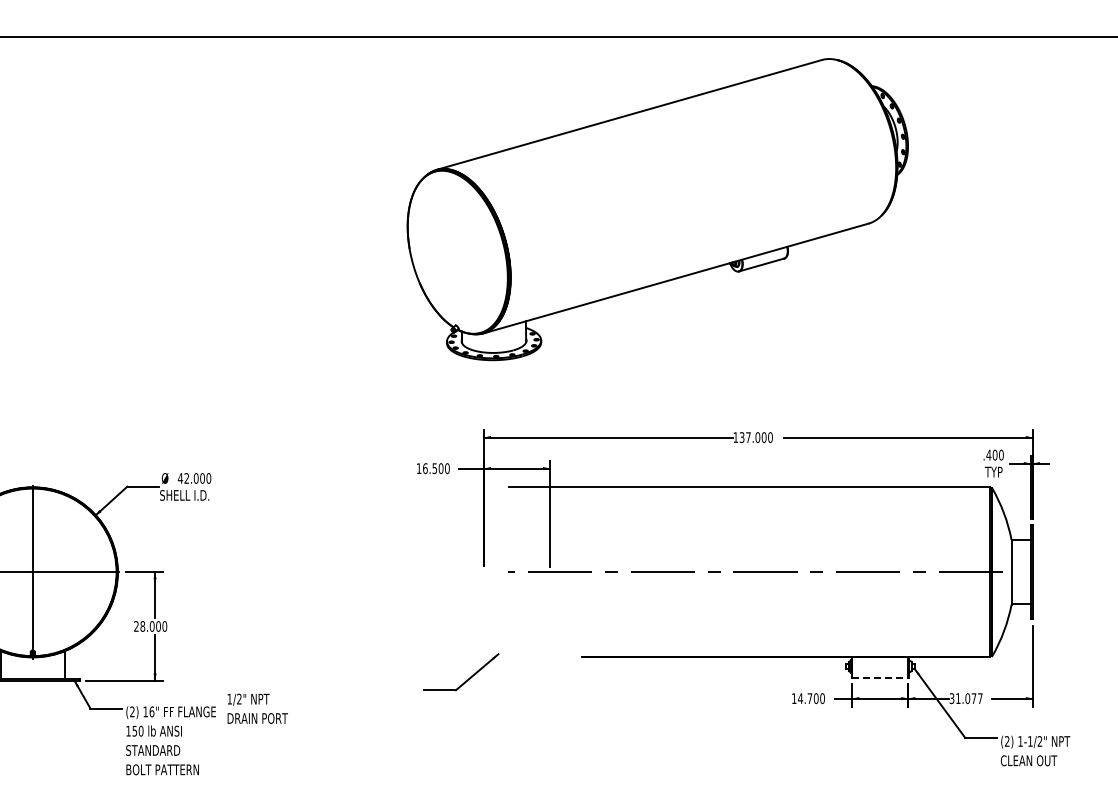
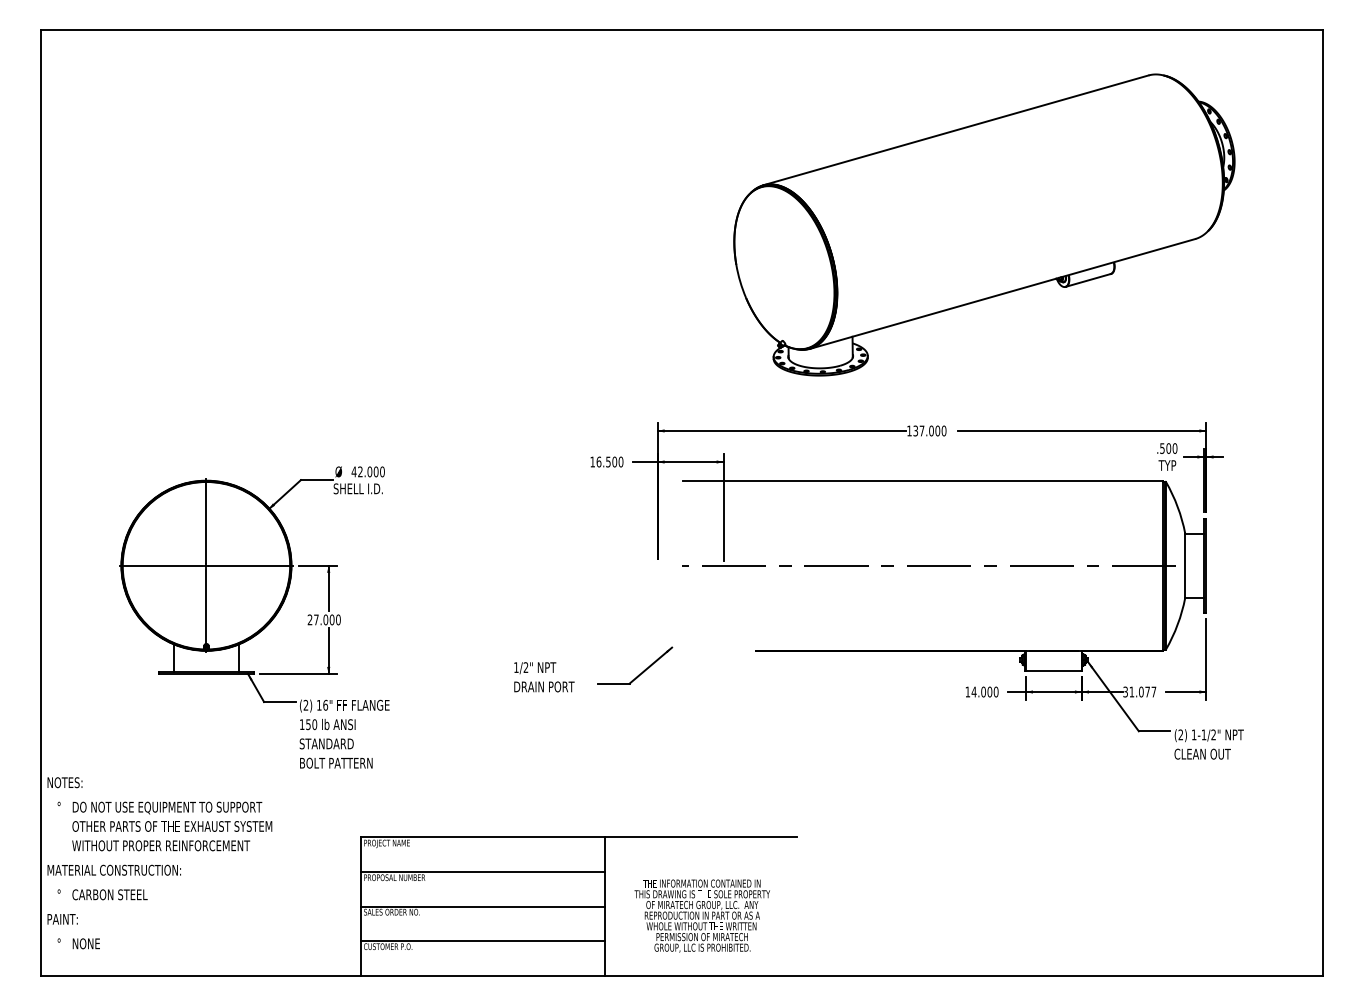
part: (657, 209) -> (984, 224), moved
text: (987, 455) -> (1161, 448), .400 -> .500
text: (142, 626) -> (316, 619), 28.000 -> 27.000
line: (880, 677) -> (1054, 670), dashed -> solid
text: (809, 698) -> (983, 691), 14.700 -> 14.000
text: (257, 709) -> (544, 677), moved

